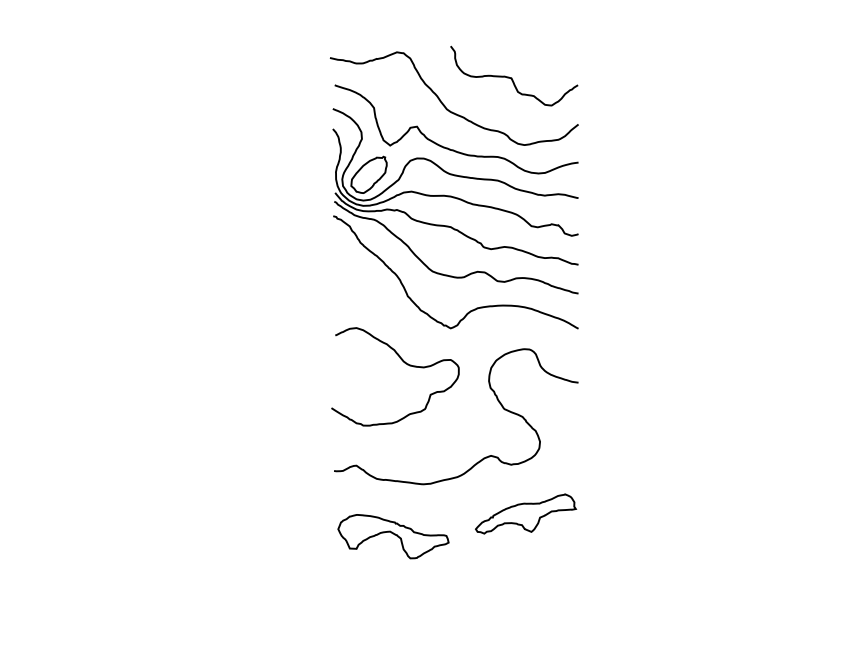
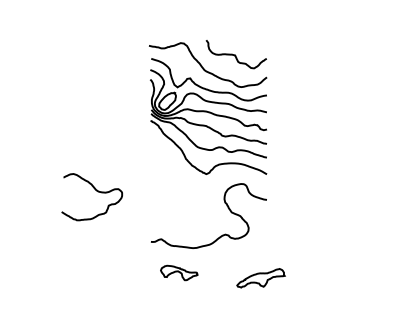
curve: (404, 364) -> (96, 191), moved
part: (524, 514) -> (260, 278), moved
part: (394, 535) -> (179, 272), size x0.7

